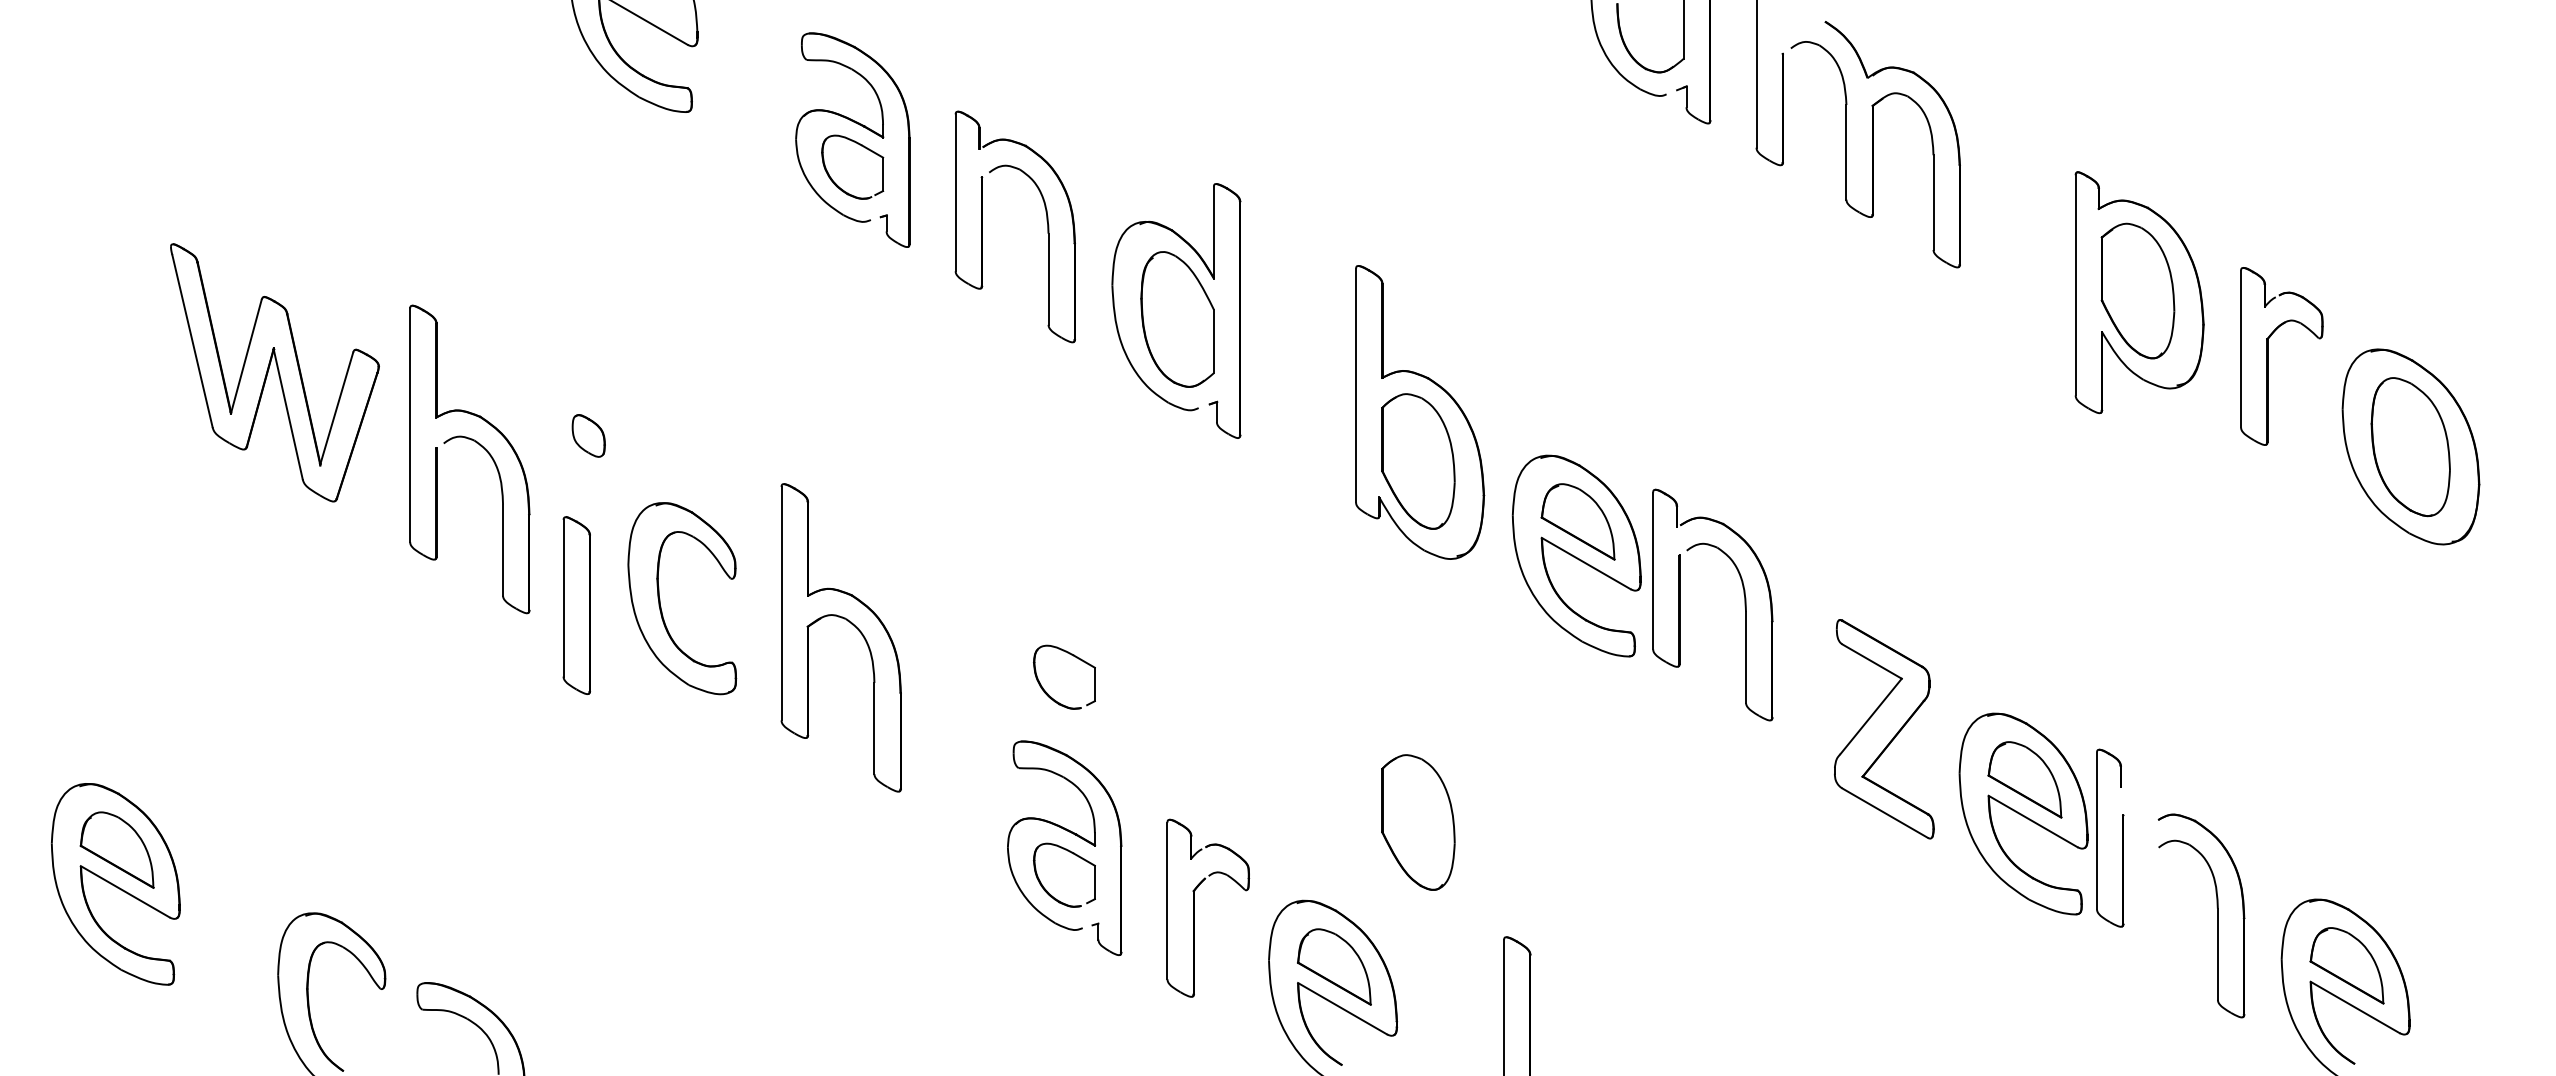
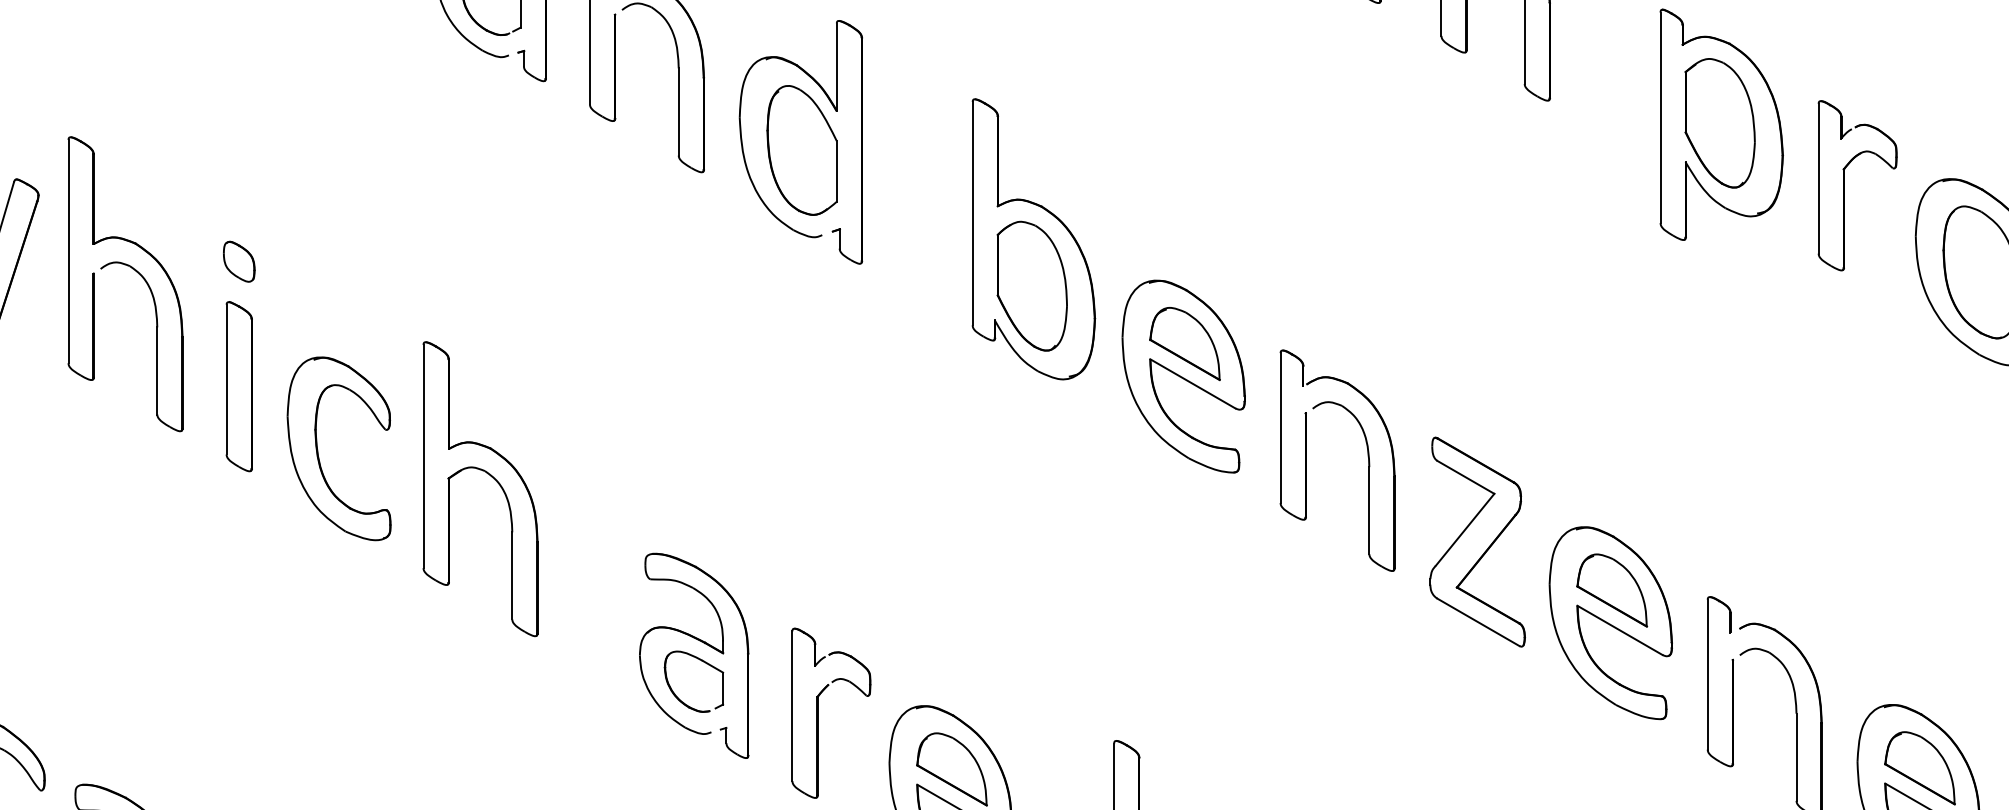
part: (660, 598) -> (318, 448), moved
part: (1680, 604) -> (1306, 460), moved
part: (576, 605) -> (238, 386), moved
part: (852, 625) -> (491, 477), moved
part: (1076, 658) -> (705, 474), removed
part: (1418, 822) -> (1032, 631), removed
part: (2122, 837) -> (1732, 680), moved

